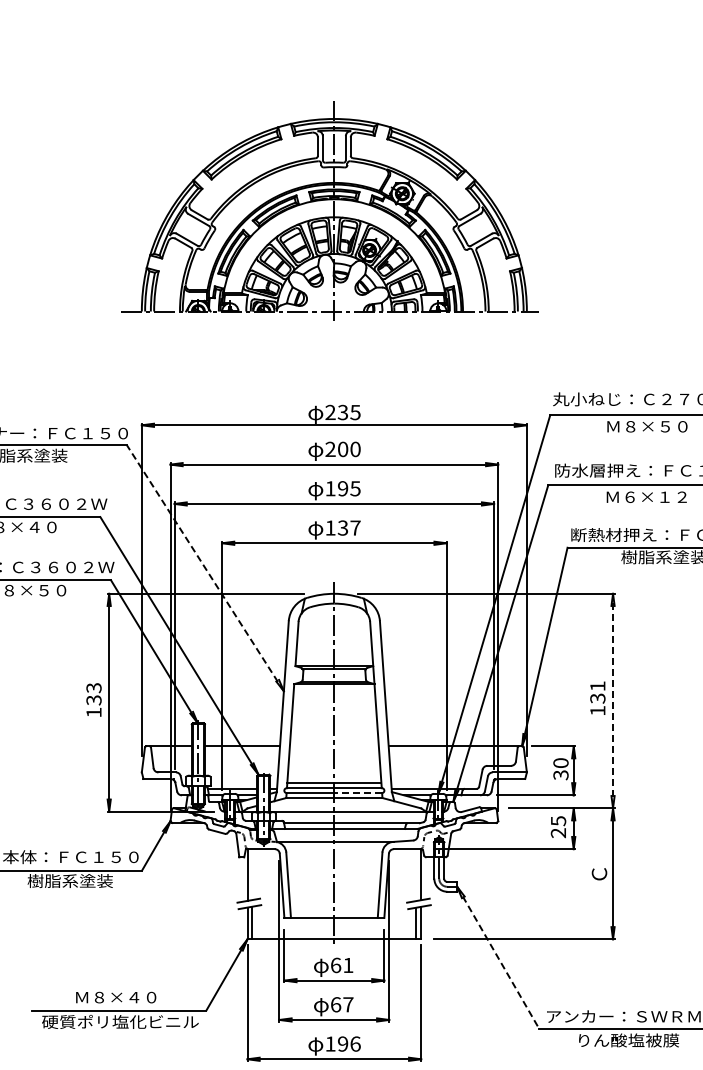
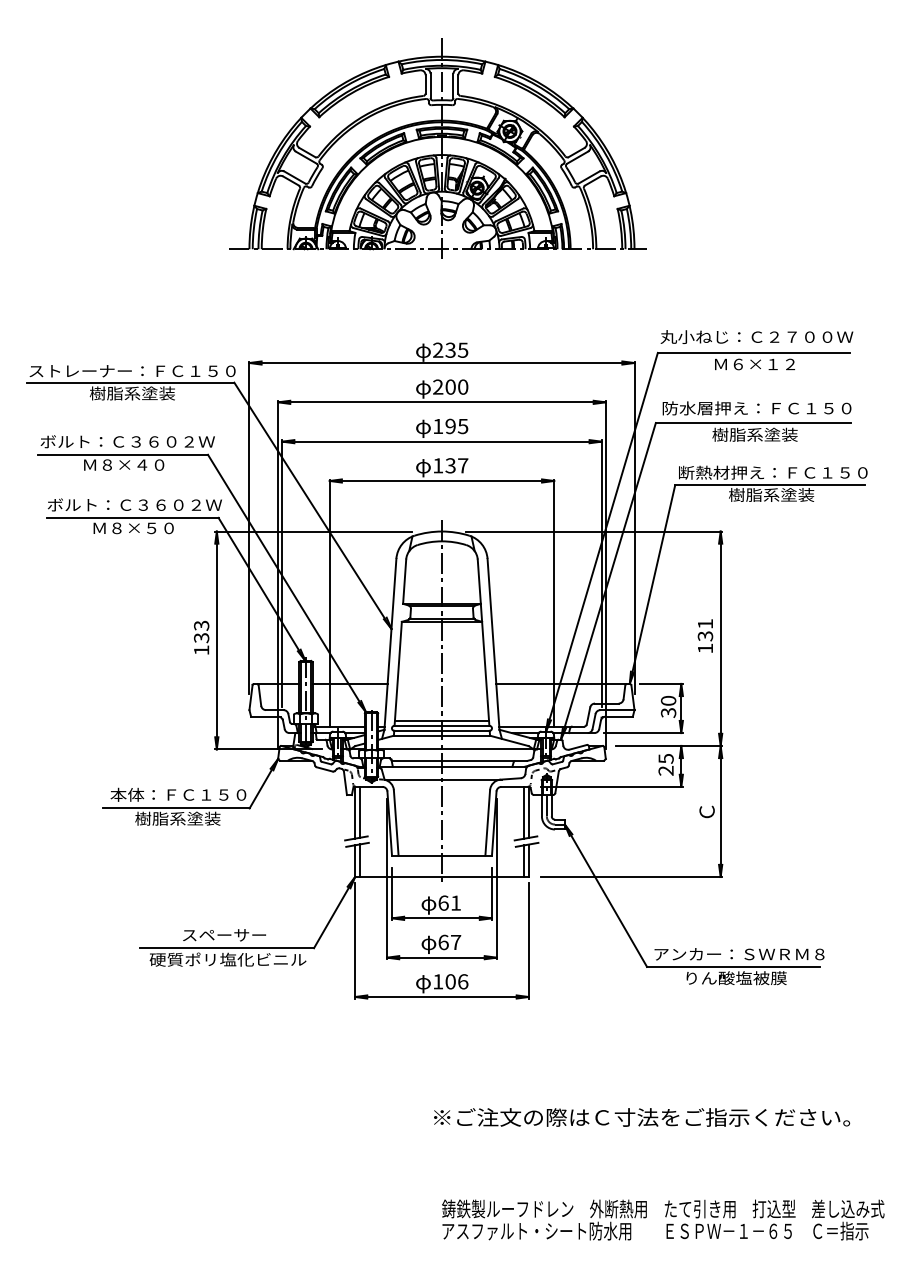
text: (656, 426) -> (764, 364), Ｍ８×５０ -> Ｍ６×１２
text: (646, 496) -> (754, 434), Ｍ６×１２ -> 樹脂系塗装
line: (204, 567) -> (312, 505), dashed -> solid
line: (612, 700) -> (720, 638), dashed -> solid
line: (357, 792) -> (465, 730), dashed -> solid
line: (252, 873) -> (360, 811), added
line: (415, 874) -> (523, 812), added
line: (498, 958) -> (606, 896), dashed -> solid
text: (116, 997) -> (224, 935), Ｍ８×４０ -> スペーサー
text: (342, 1043) -> (450, 981), 196 -> 106

